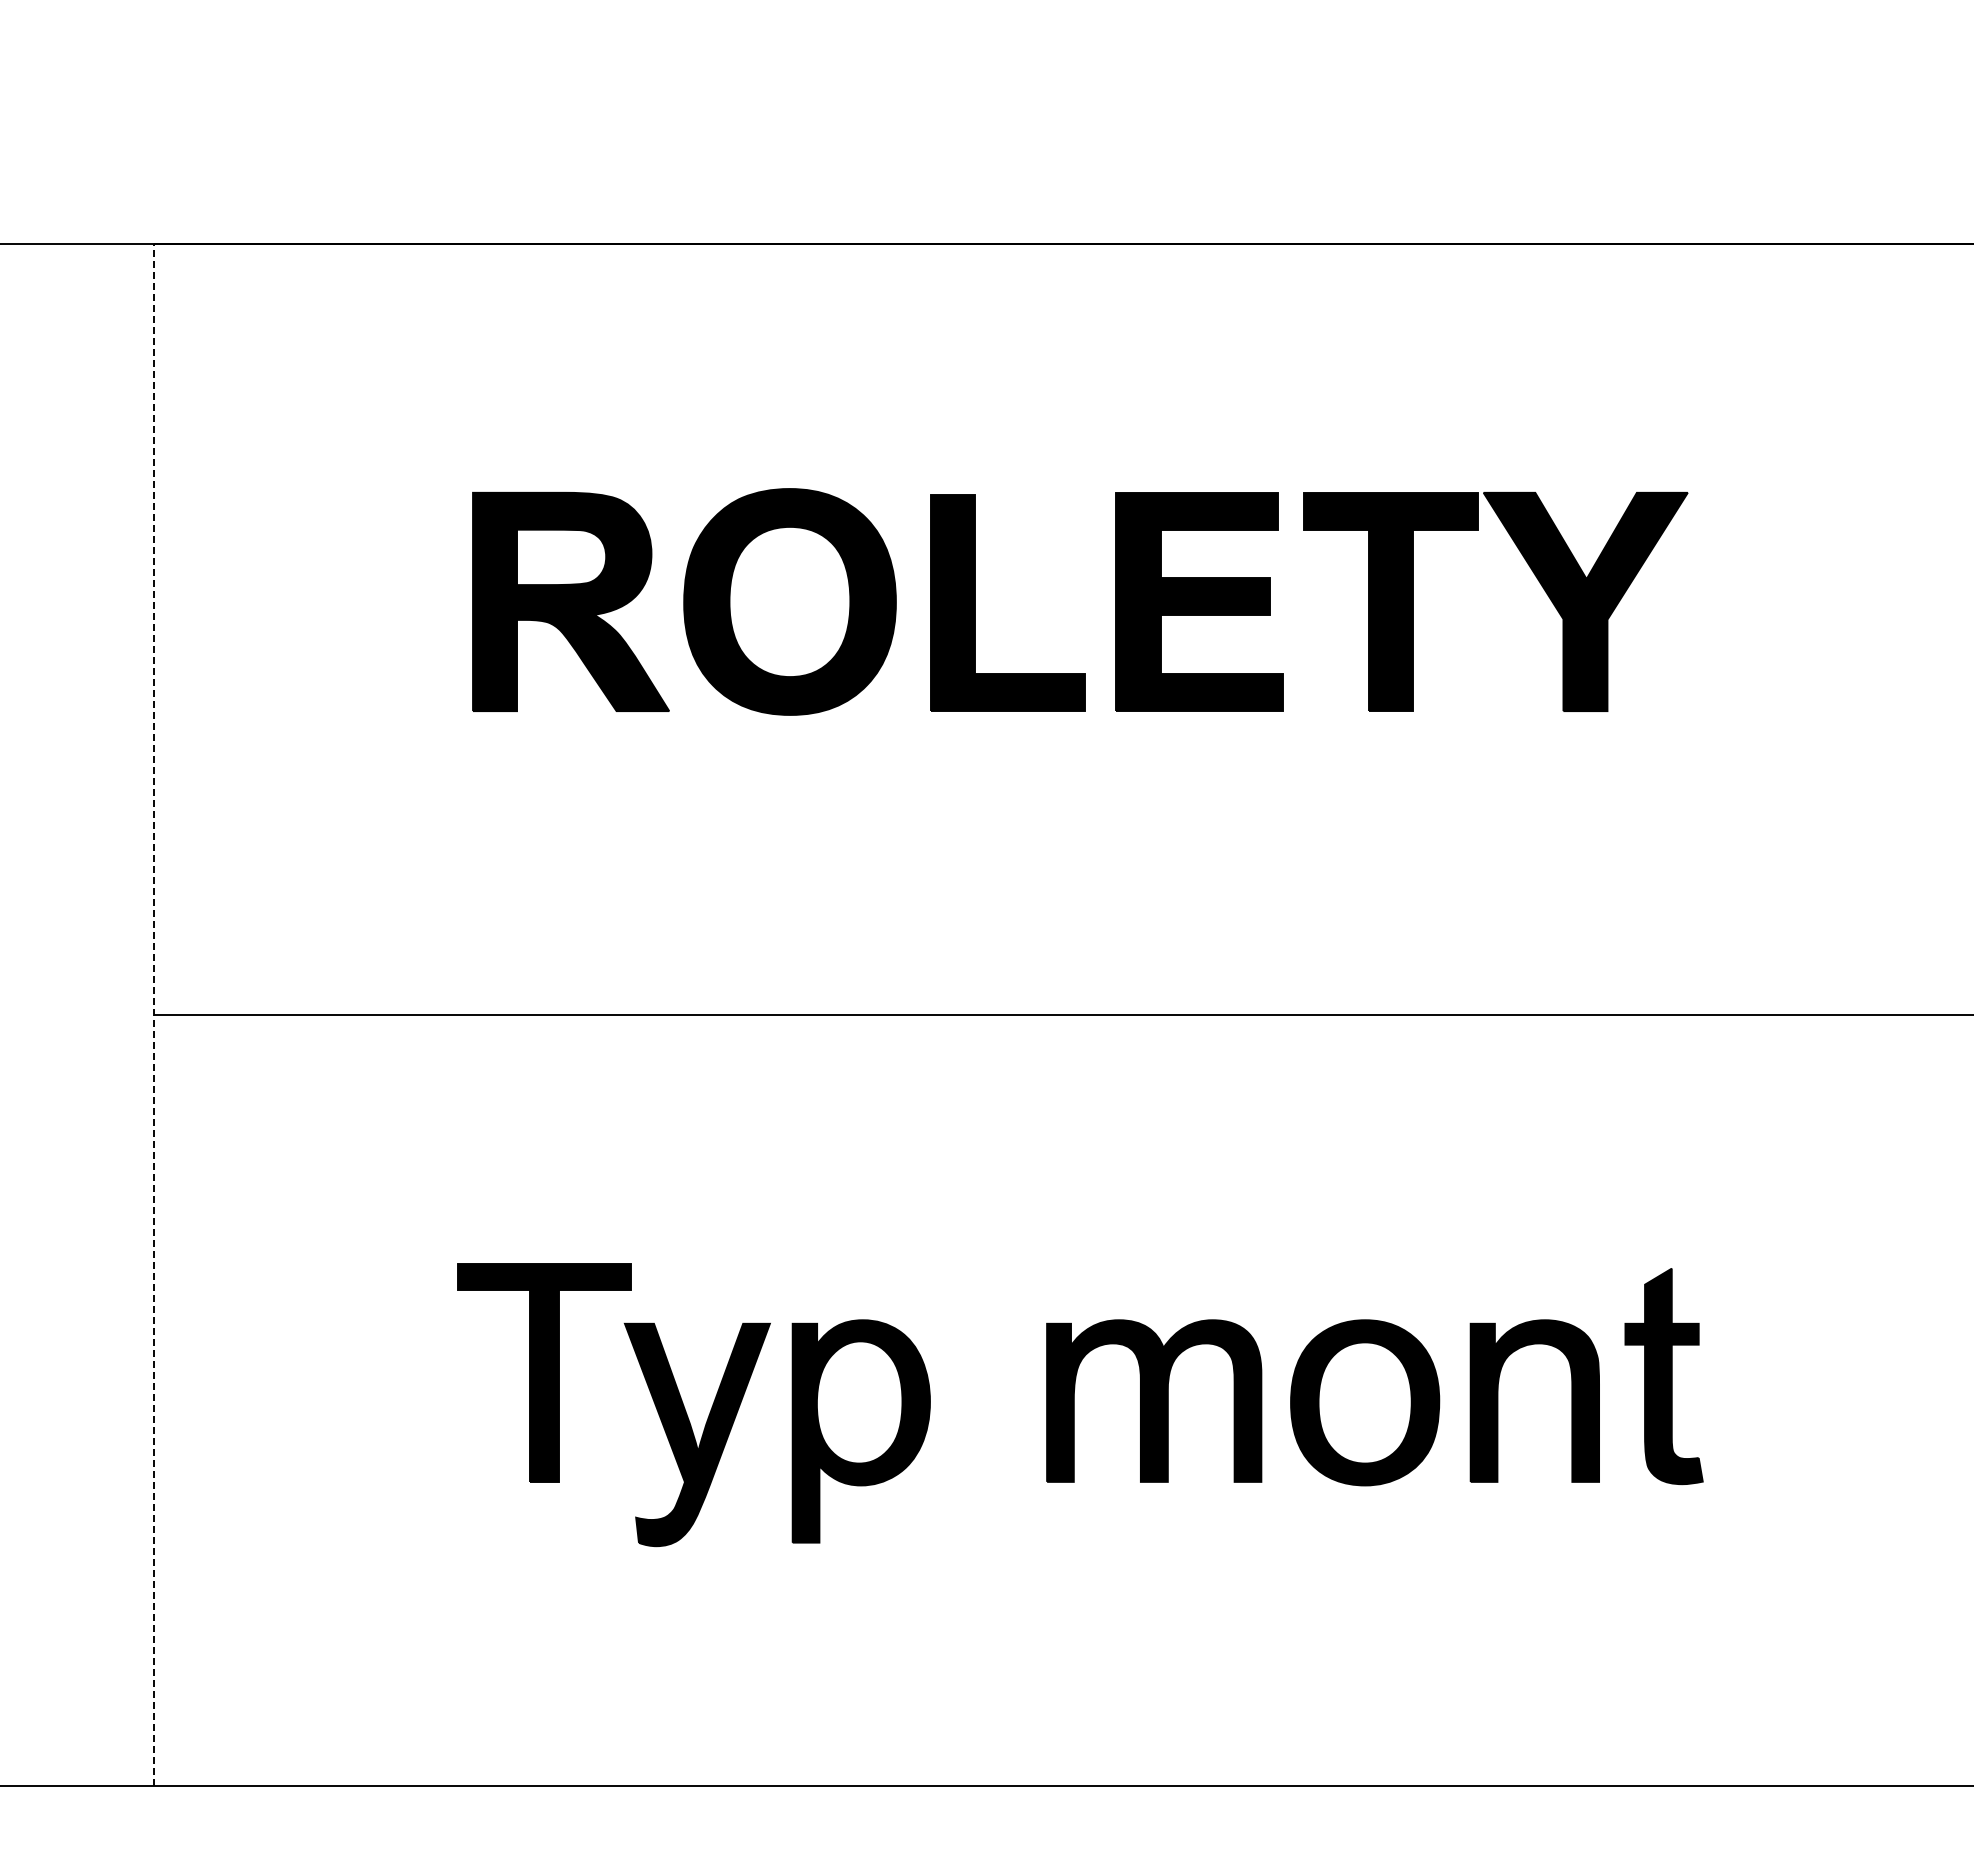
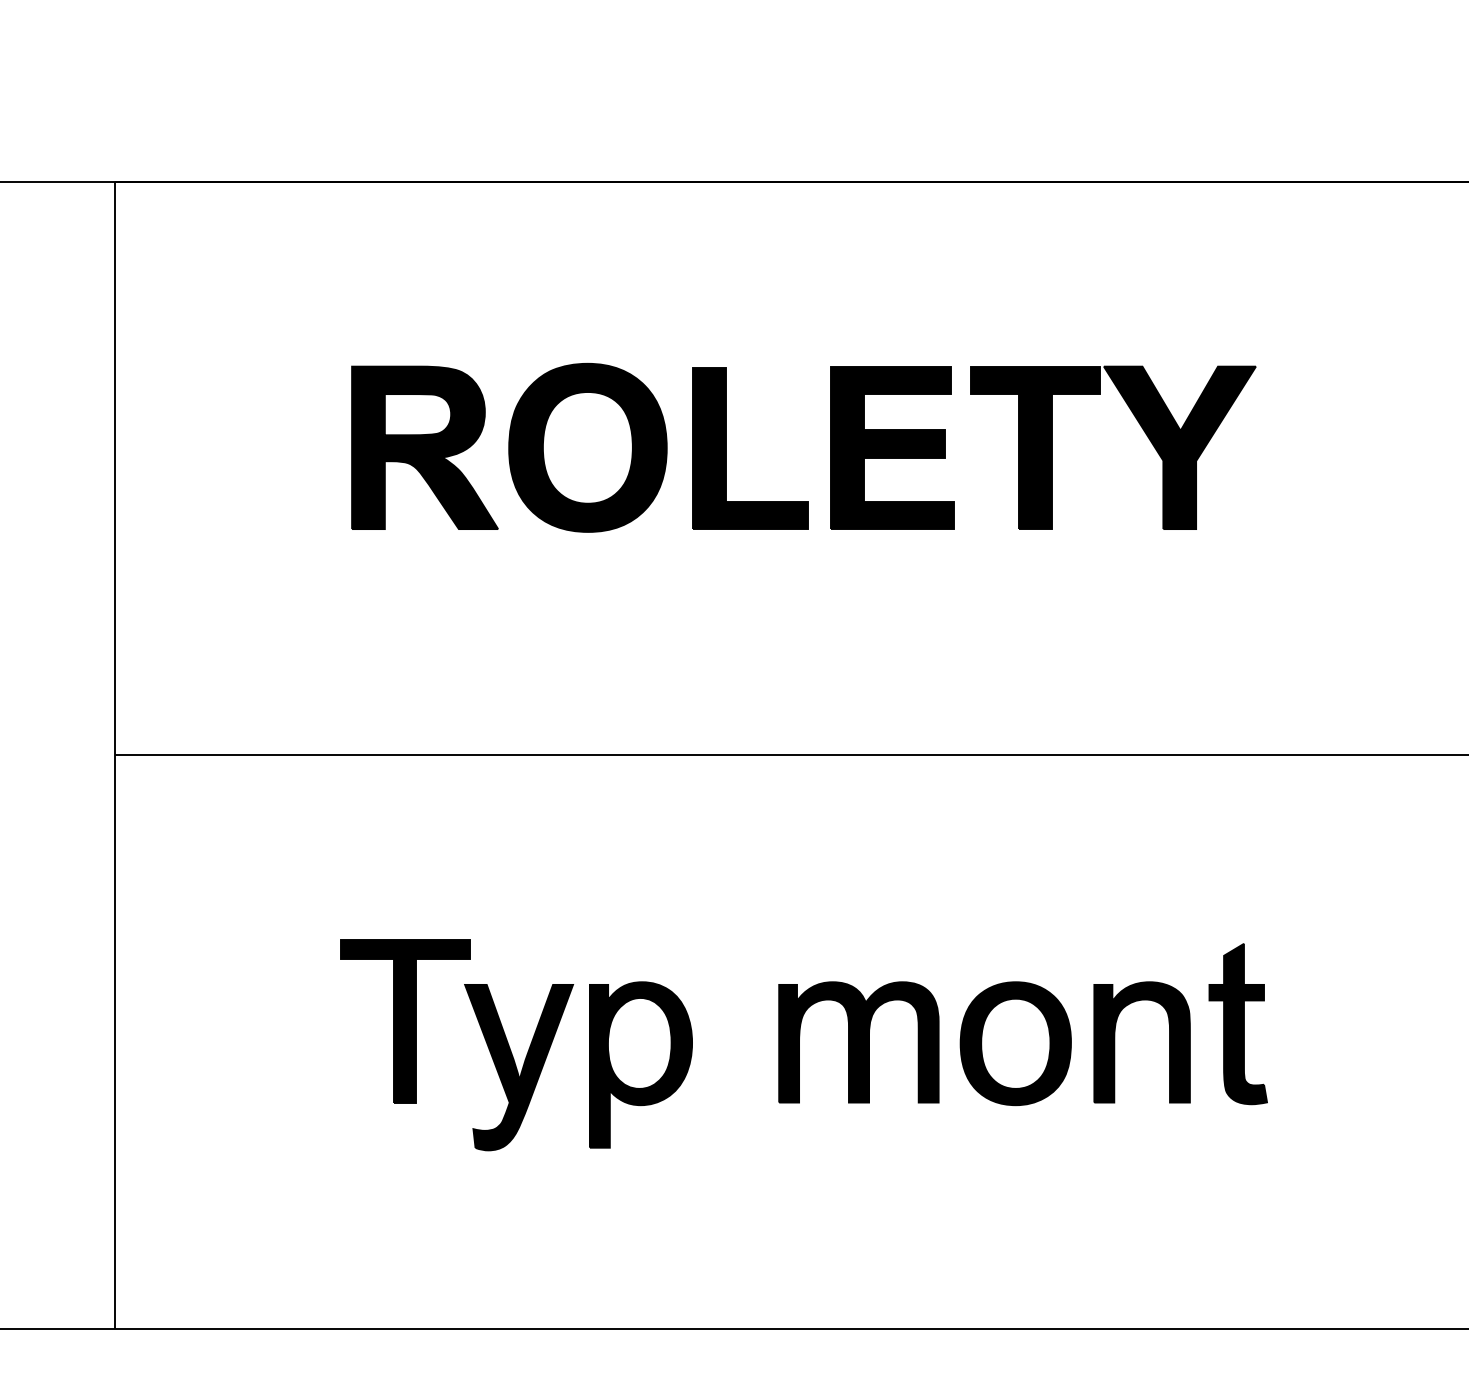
line: (153, 1015) -> (114, 755), dashed -> solid

